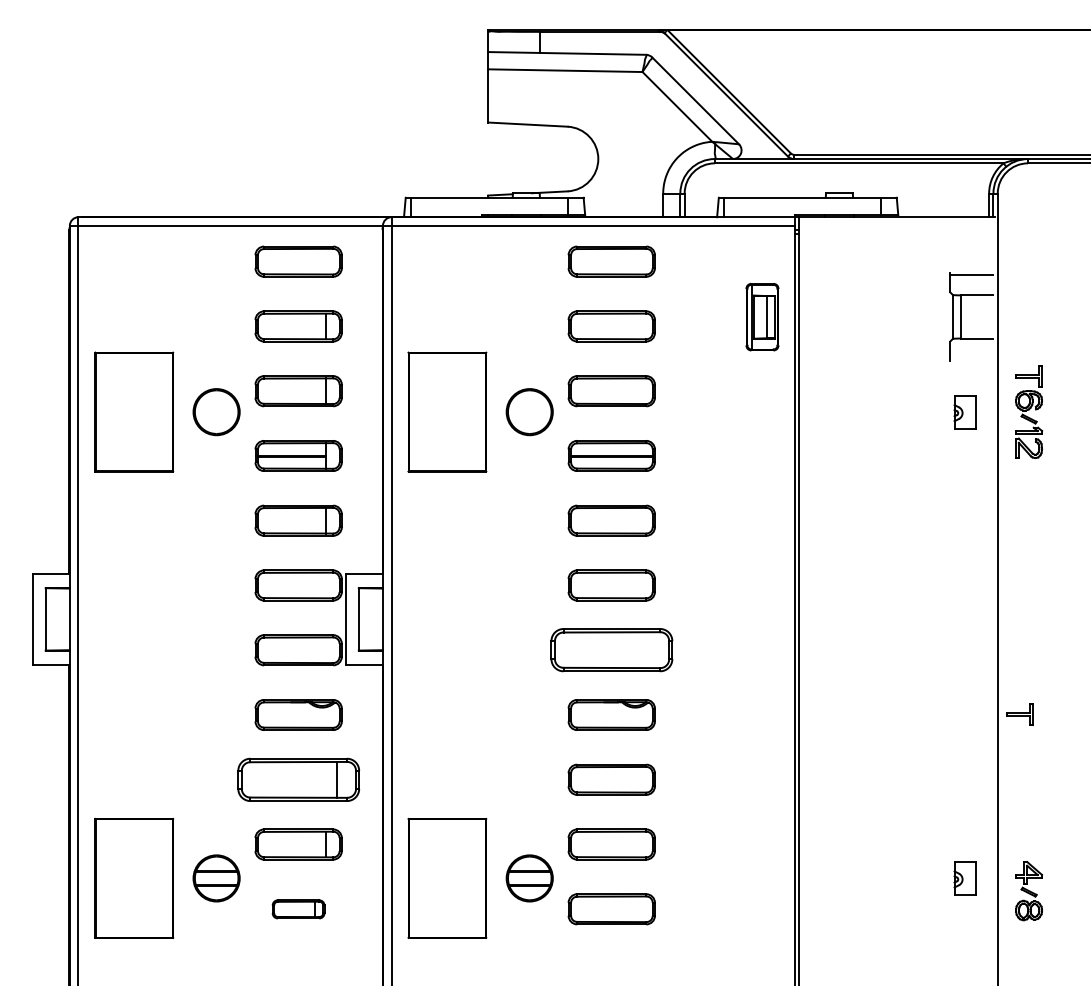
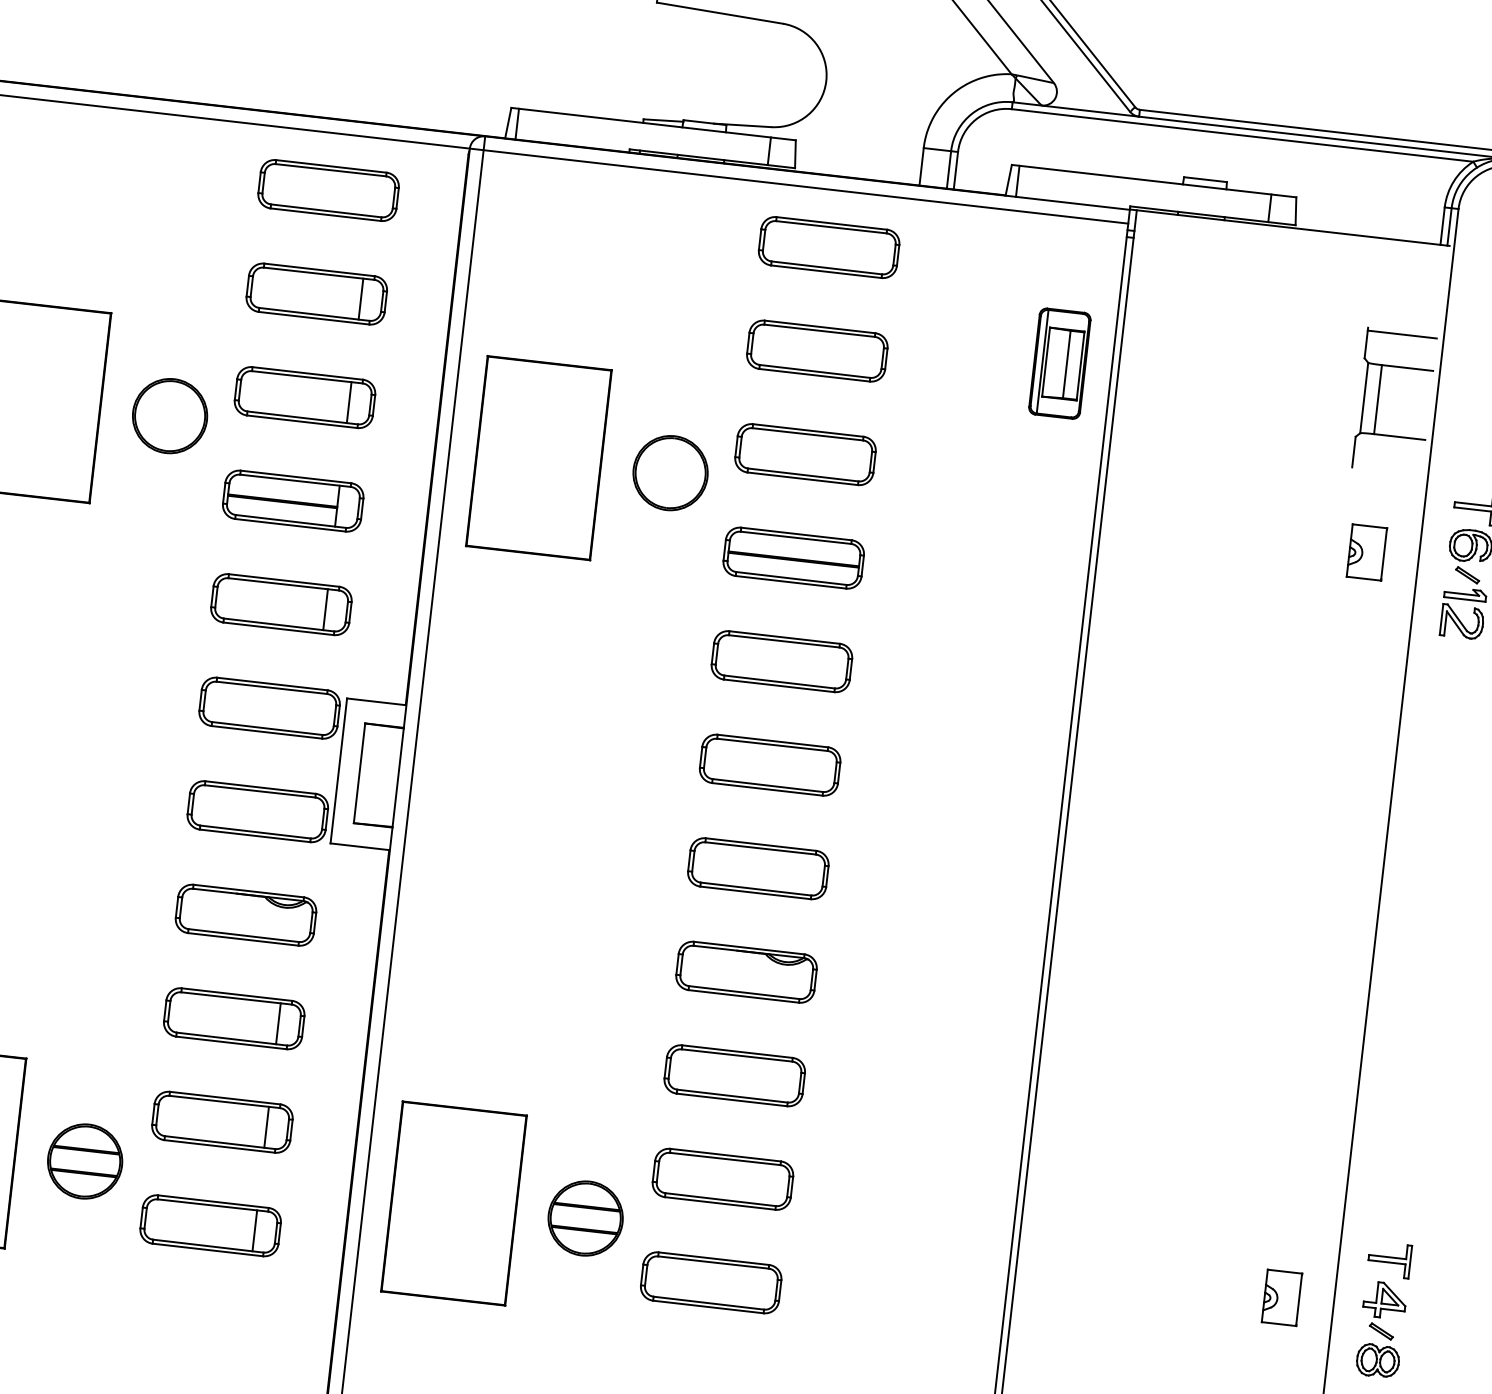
part: (611, 650) -> (757, 869), size x0.71
part: (1019, 714) -> (1388, 1259), moved
part: (298, 779) -> (234, 1018), size x0.71
part: (298, 909) -> (210, 1226), size x1.67

